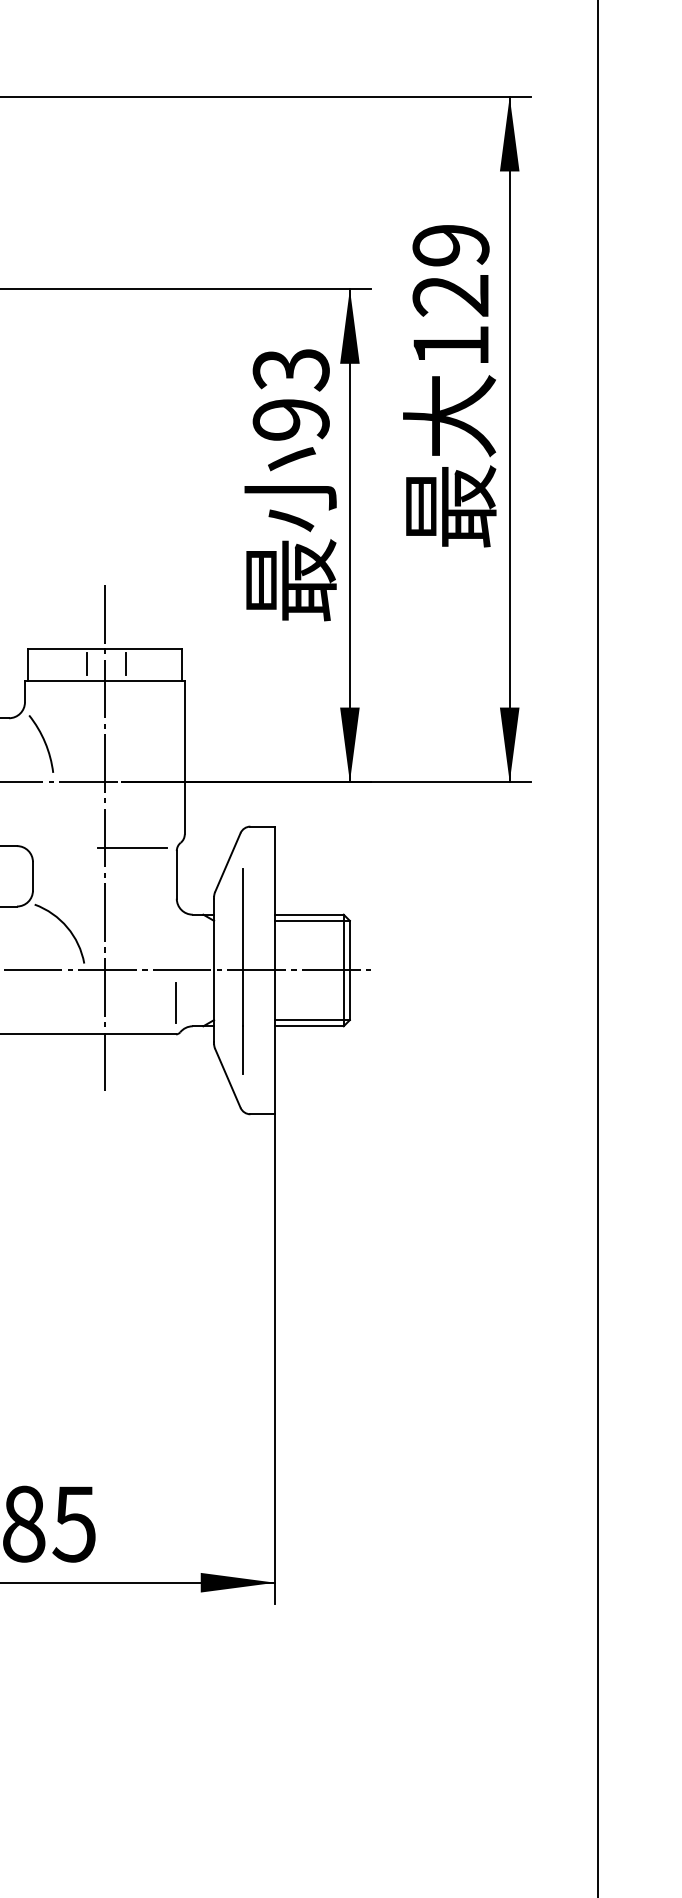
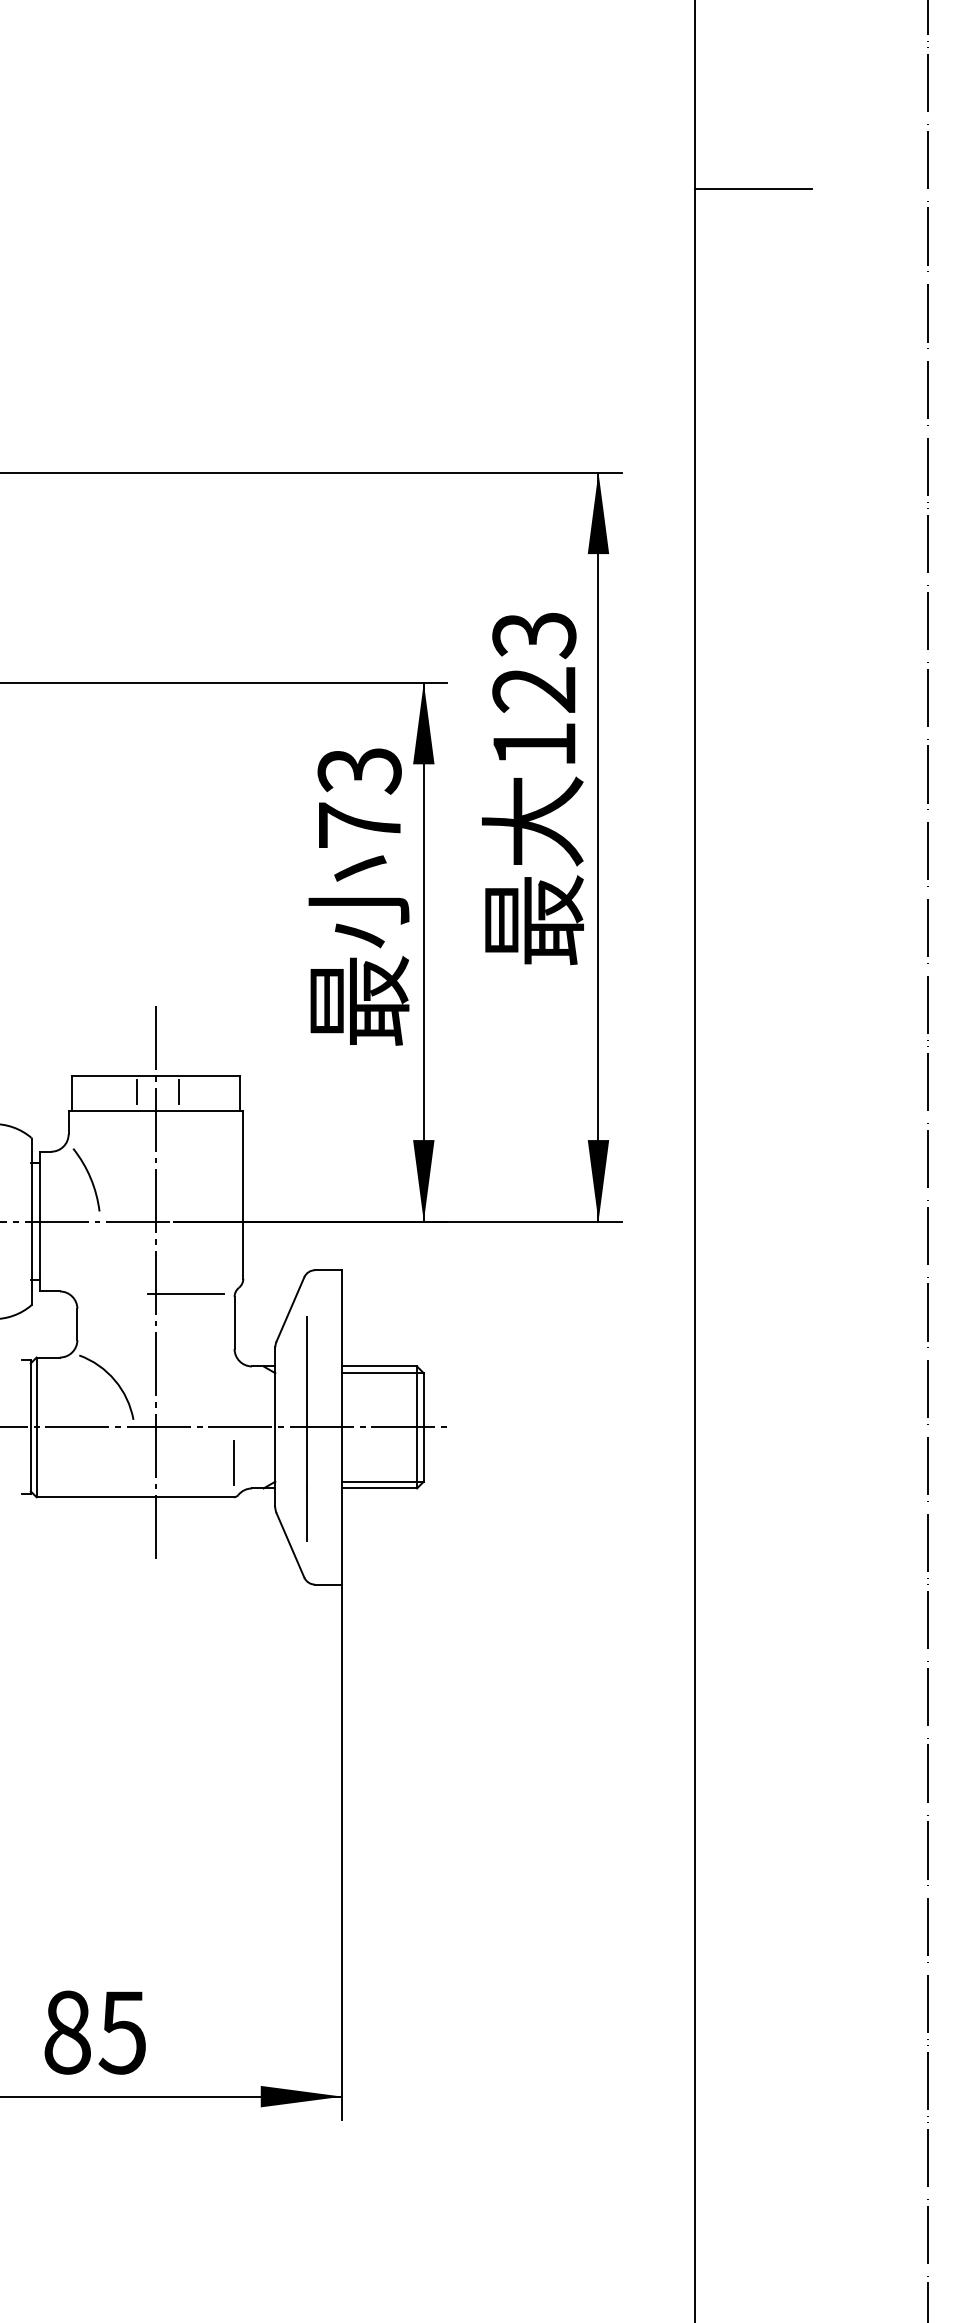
text: (451, 245) -> (534, 635), 129 -> 123
text: (291, 419) -> (359, 825), 93 -> 73

